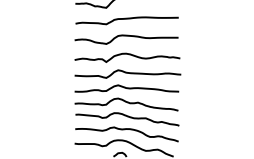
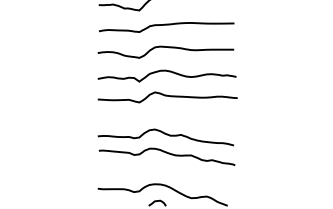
curve: (126, 88) -> (165, 116), removed
curve: (127, 129) -> (166, 170), removed

